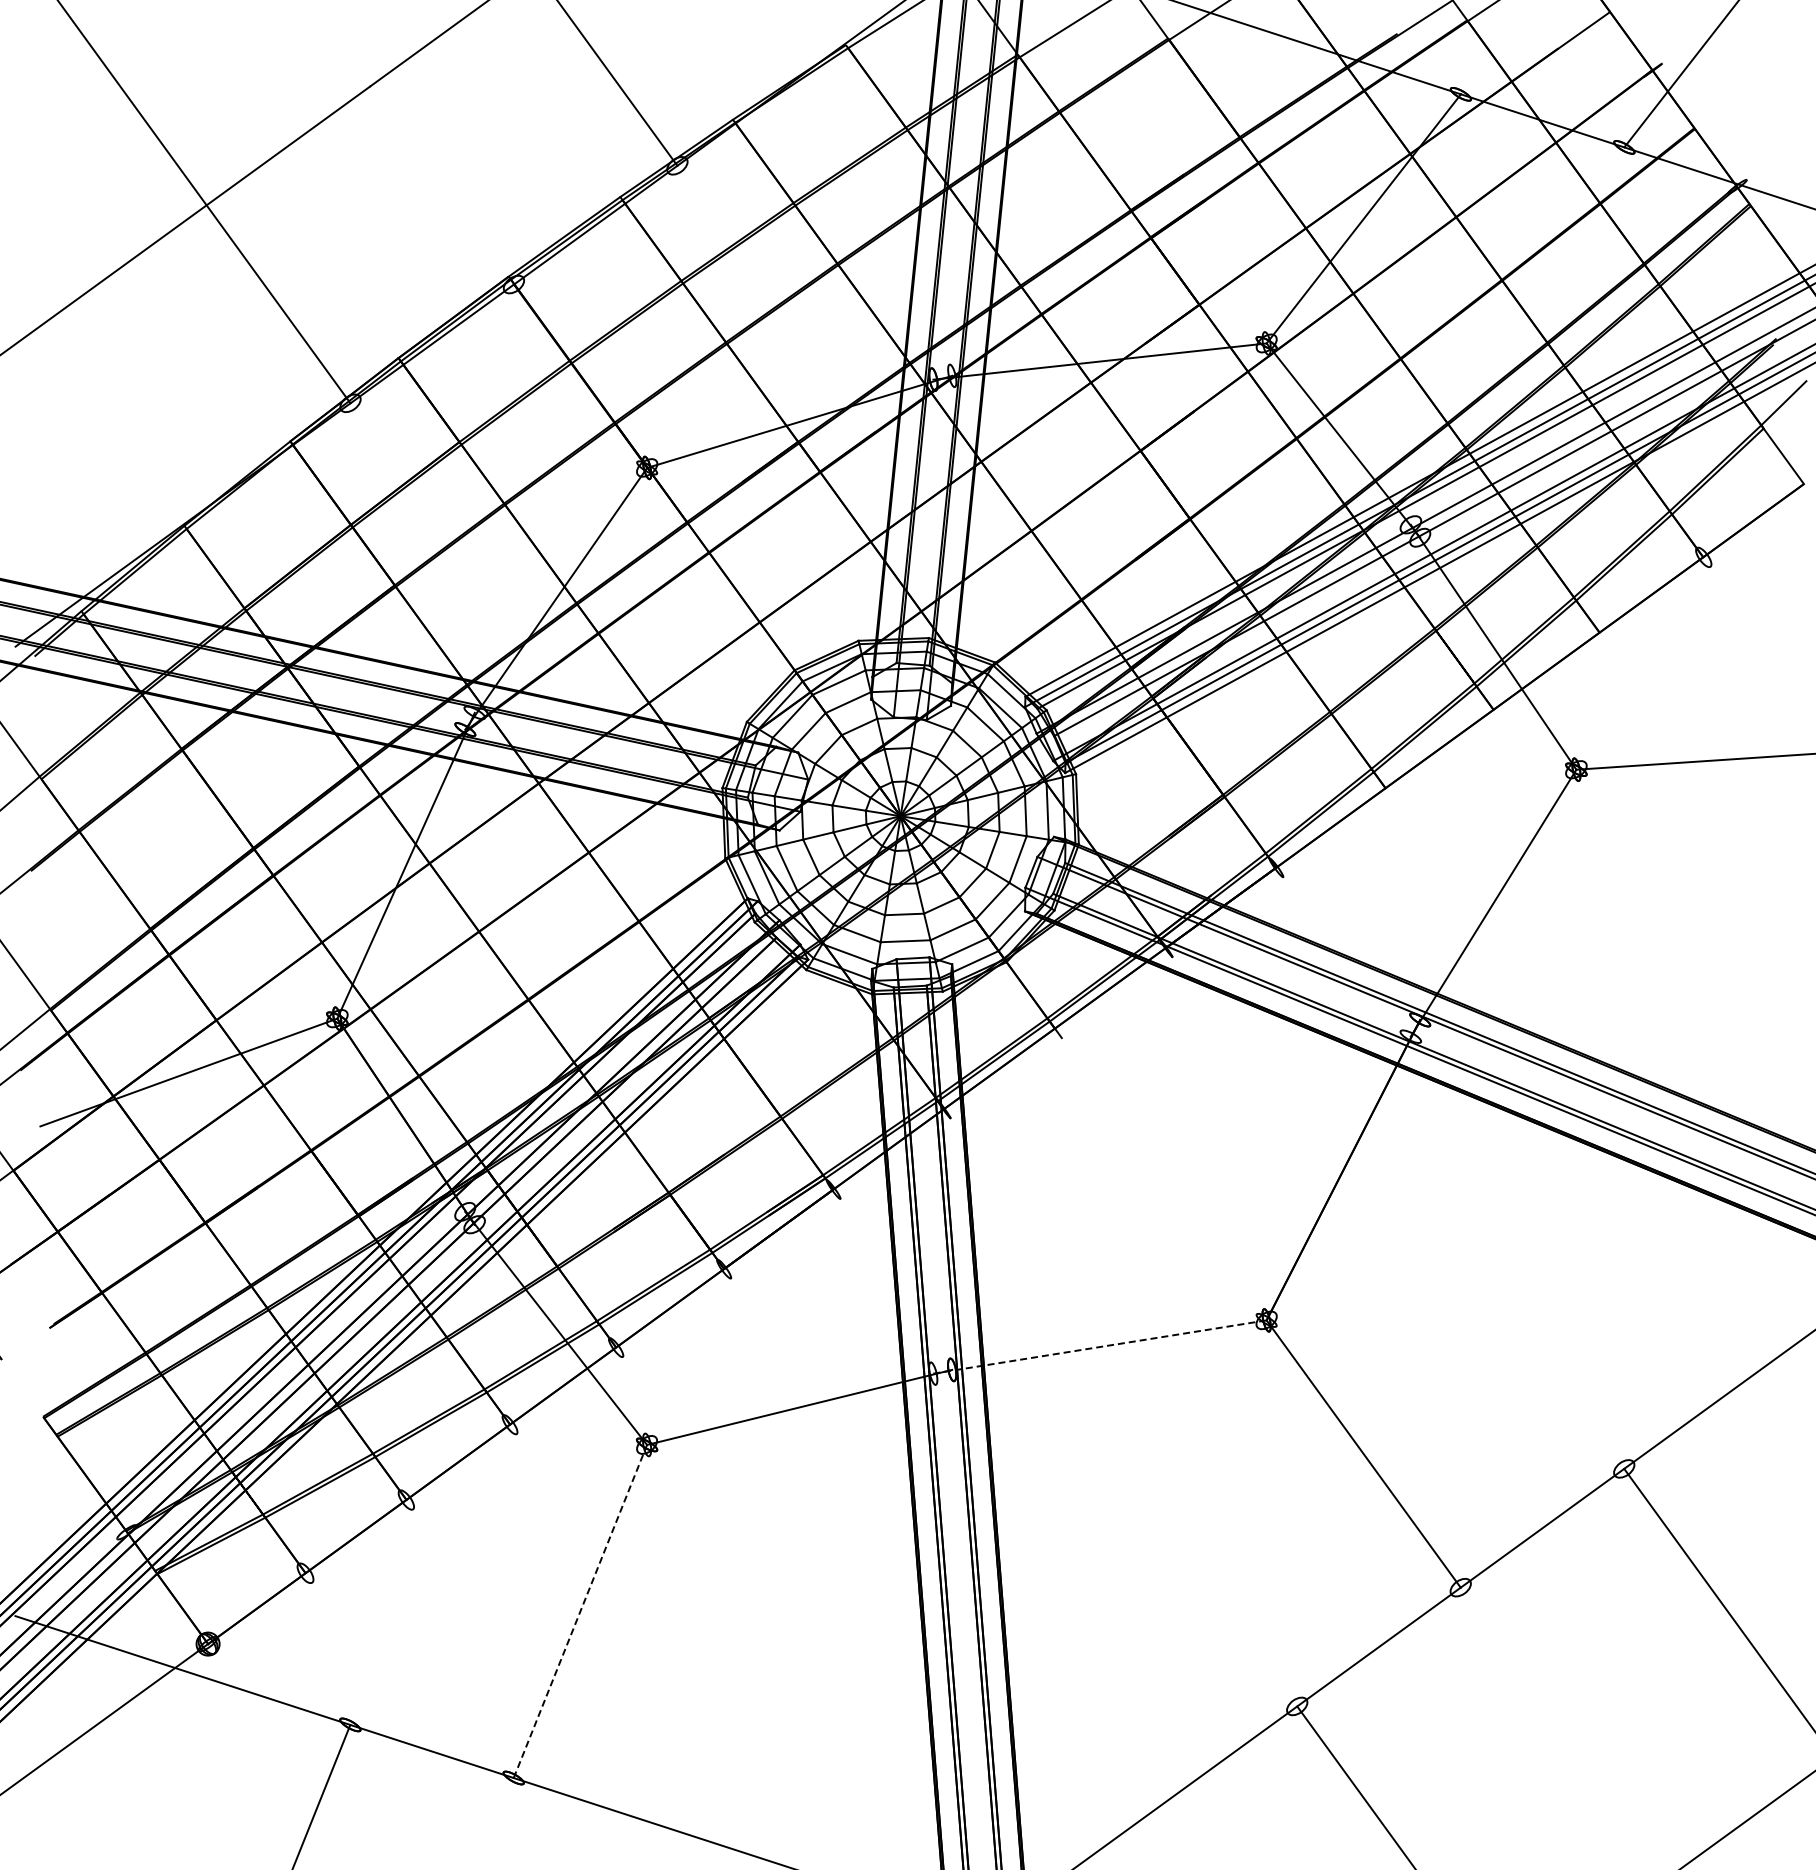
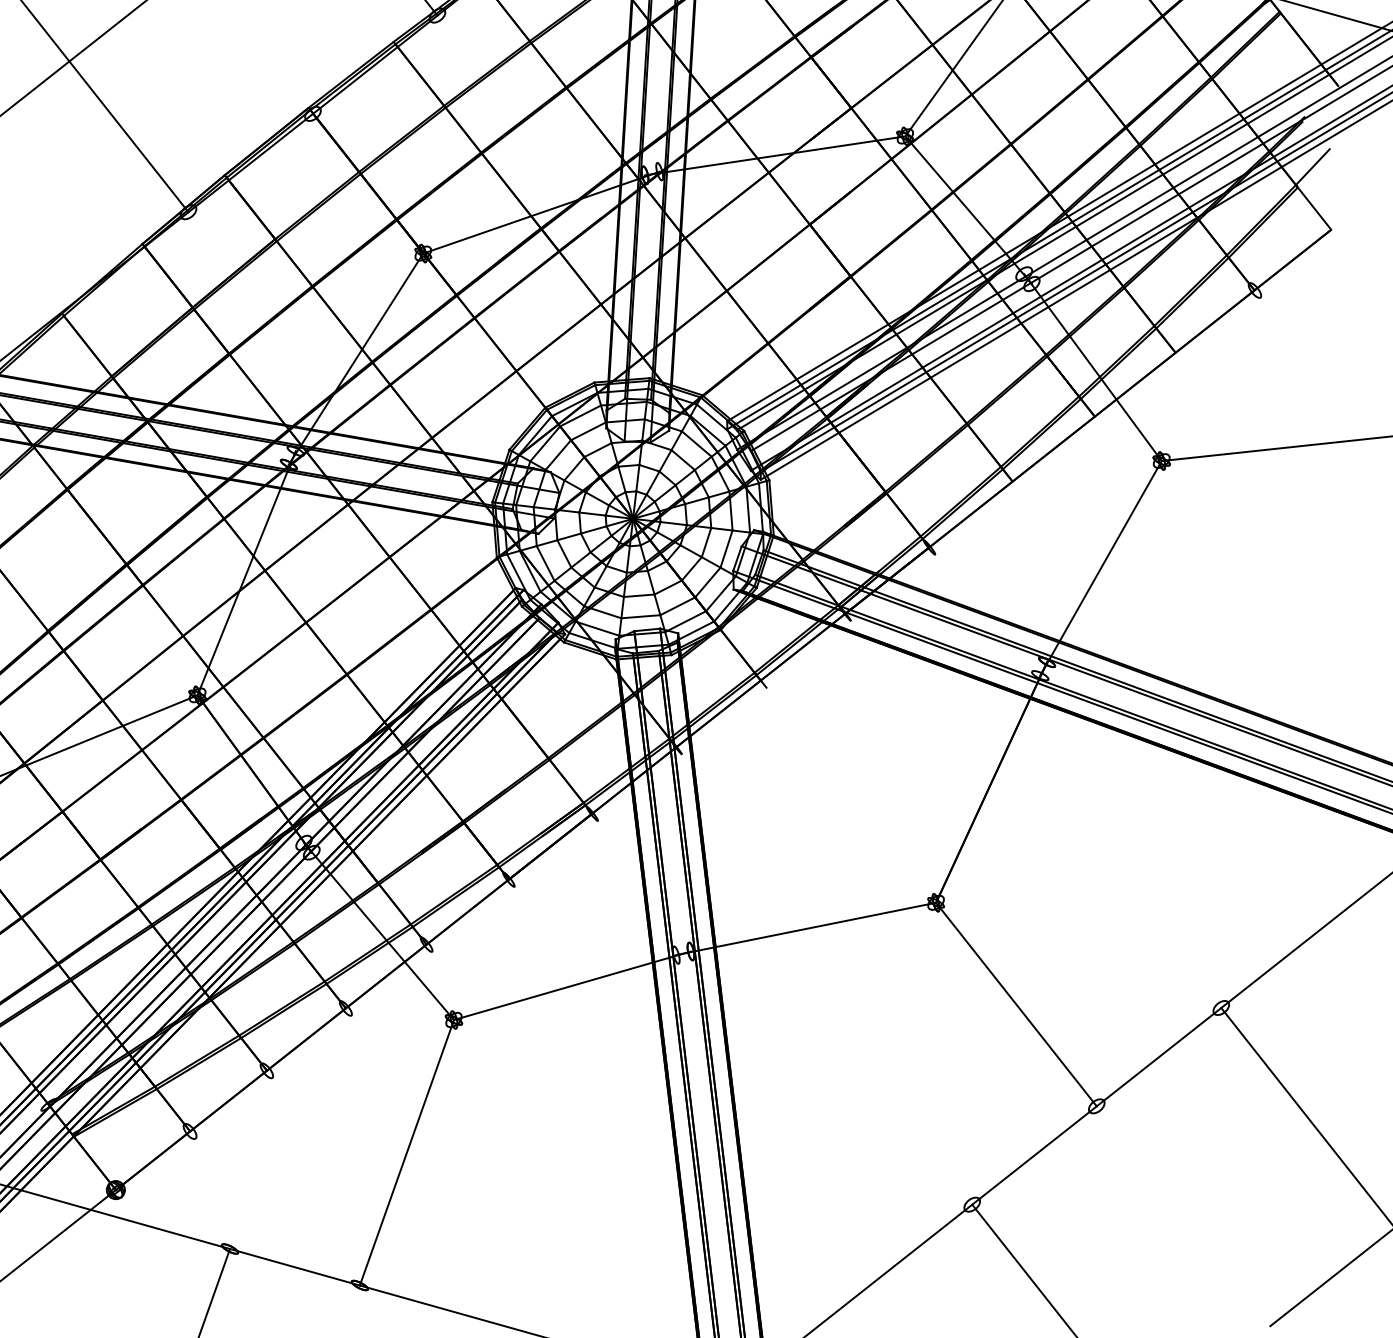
line: (1099, 1347) -> (805, 929), dashed -> solid
line: (580, 1611) -> (407, 1152), dashed -> solid

